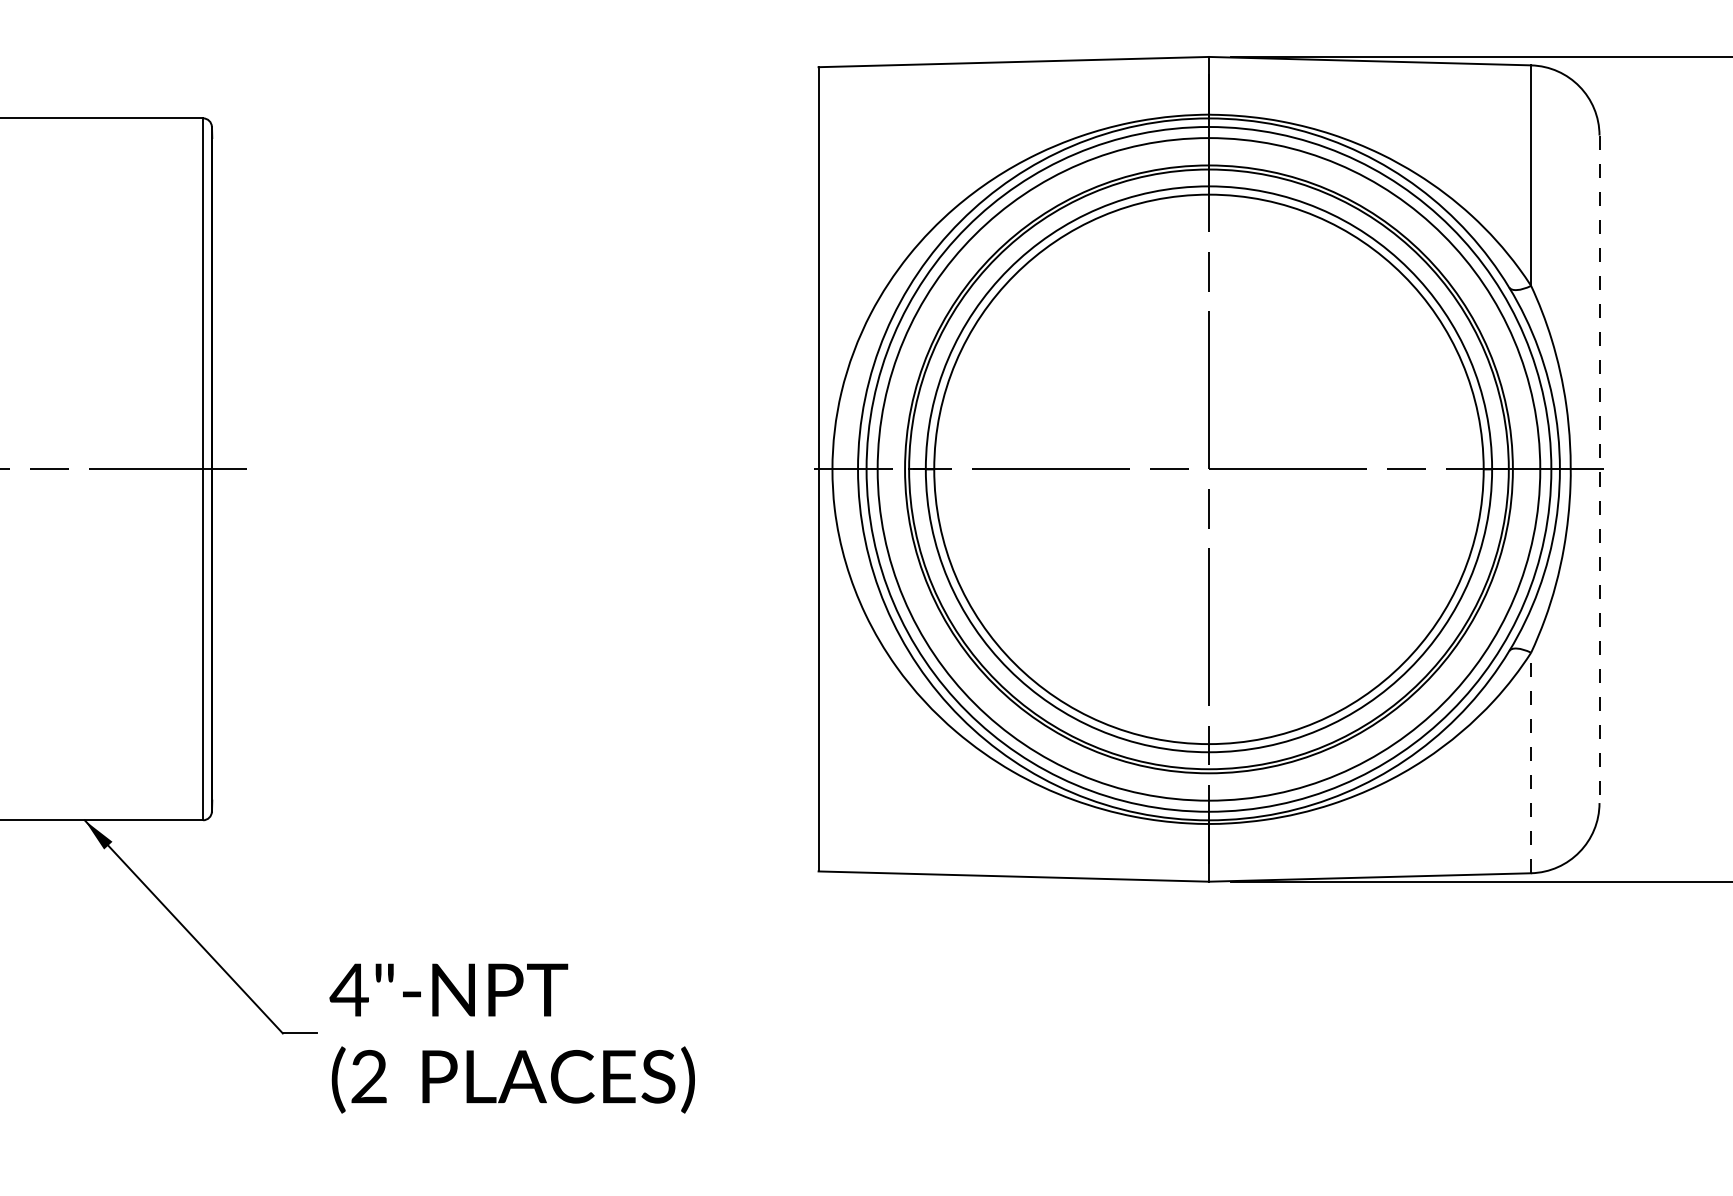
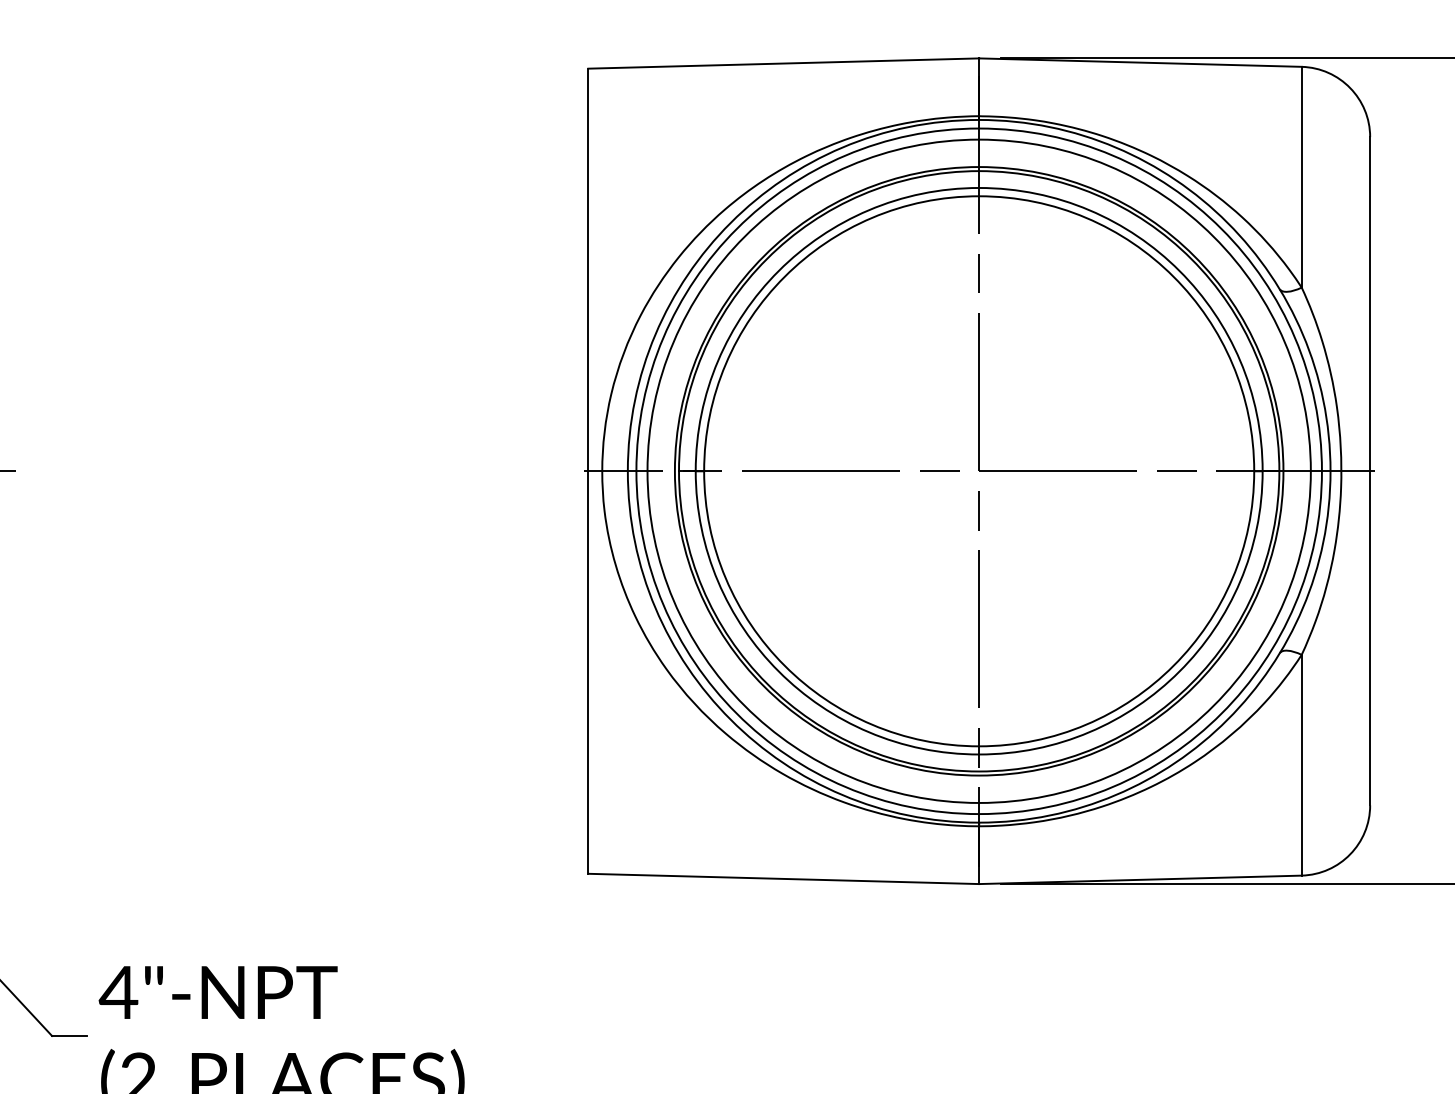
line: (1599, 469) -> (1370, 471), dashed -> solid
line: (1531, 762) -> (1302, 764), dashed -> solid

